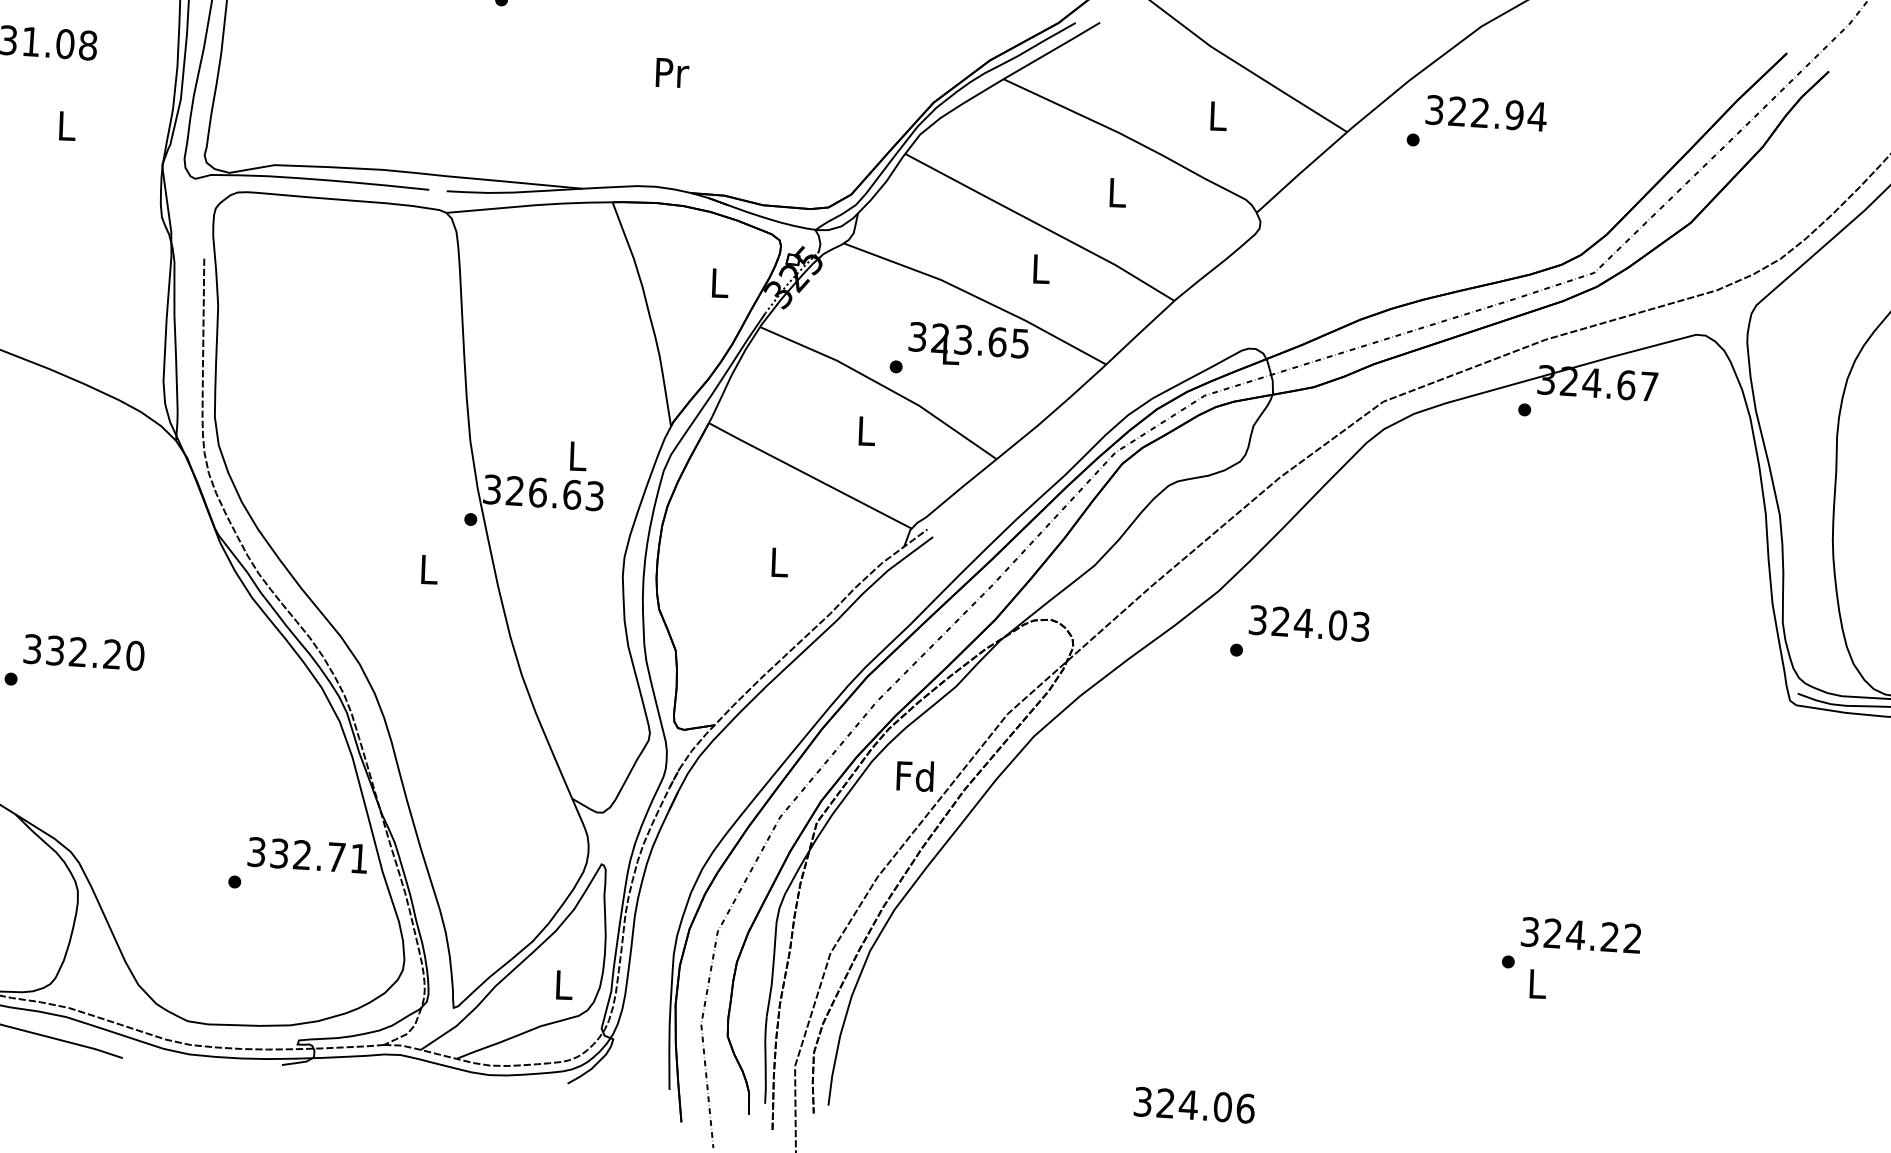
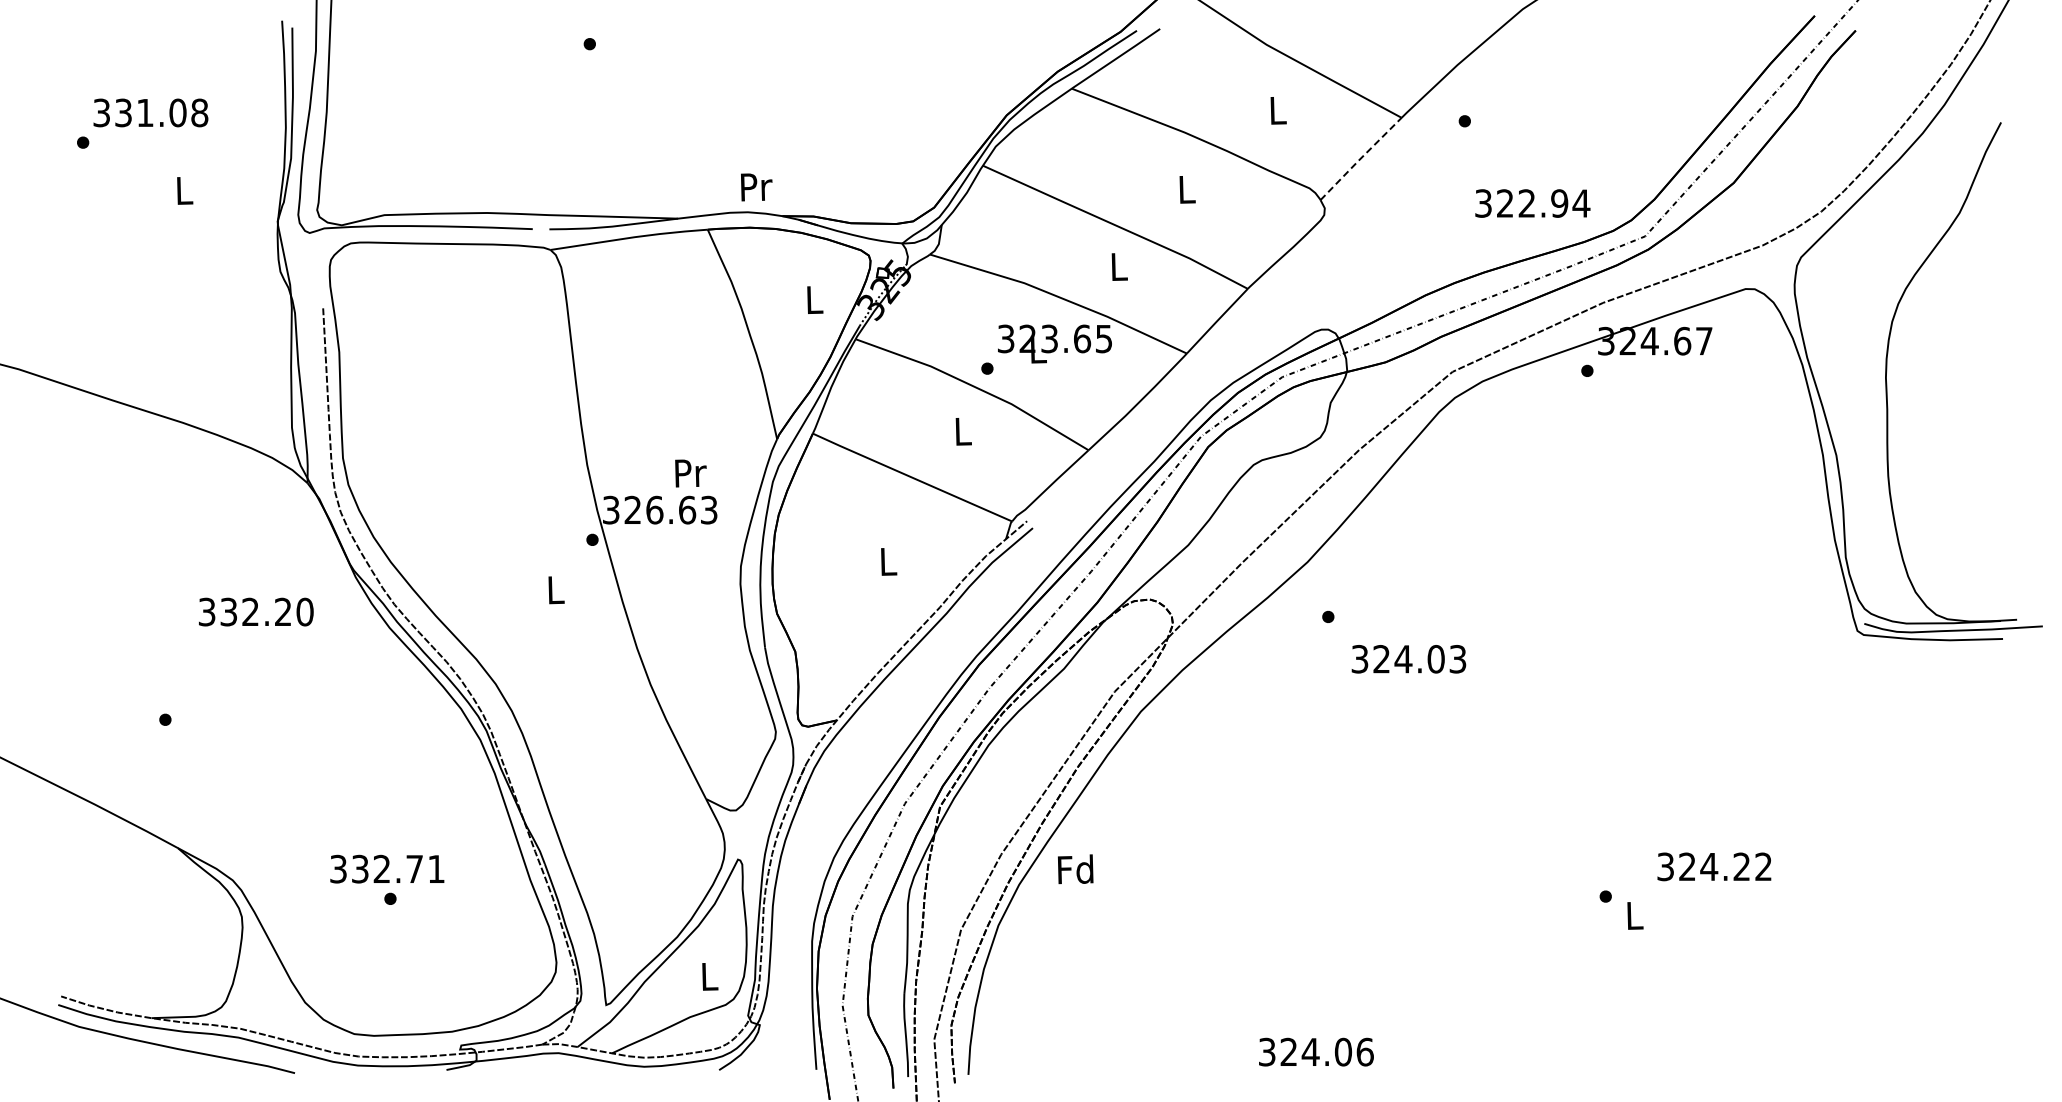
text: (672, 73) -> (756, 187), moved
text: (1486, 113) -> (1532, 203), moved
line: (1301, 171) -> (1360, 158), solid -> dashed
text: (577, 456) -> (690, 473), L -> Pr
text: (1308, 623) -> (1408, 659), moved
text: (84, 651) -> (256, 611), moved
text: (915, 776) -> (1075, 869), moved
text: (308, 854) -> (387, 868), moved
text: (1581, 934) -> (1714, 866), moved

